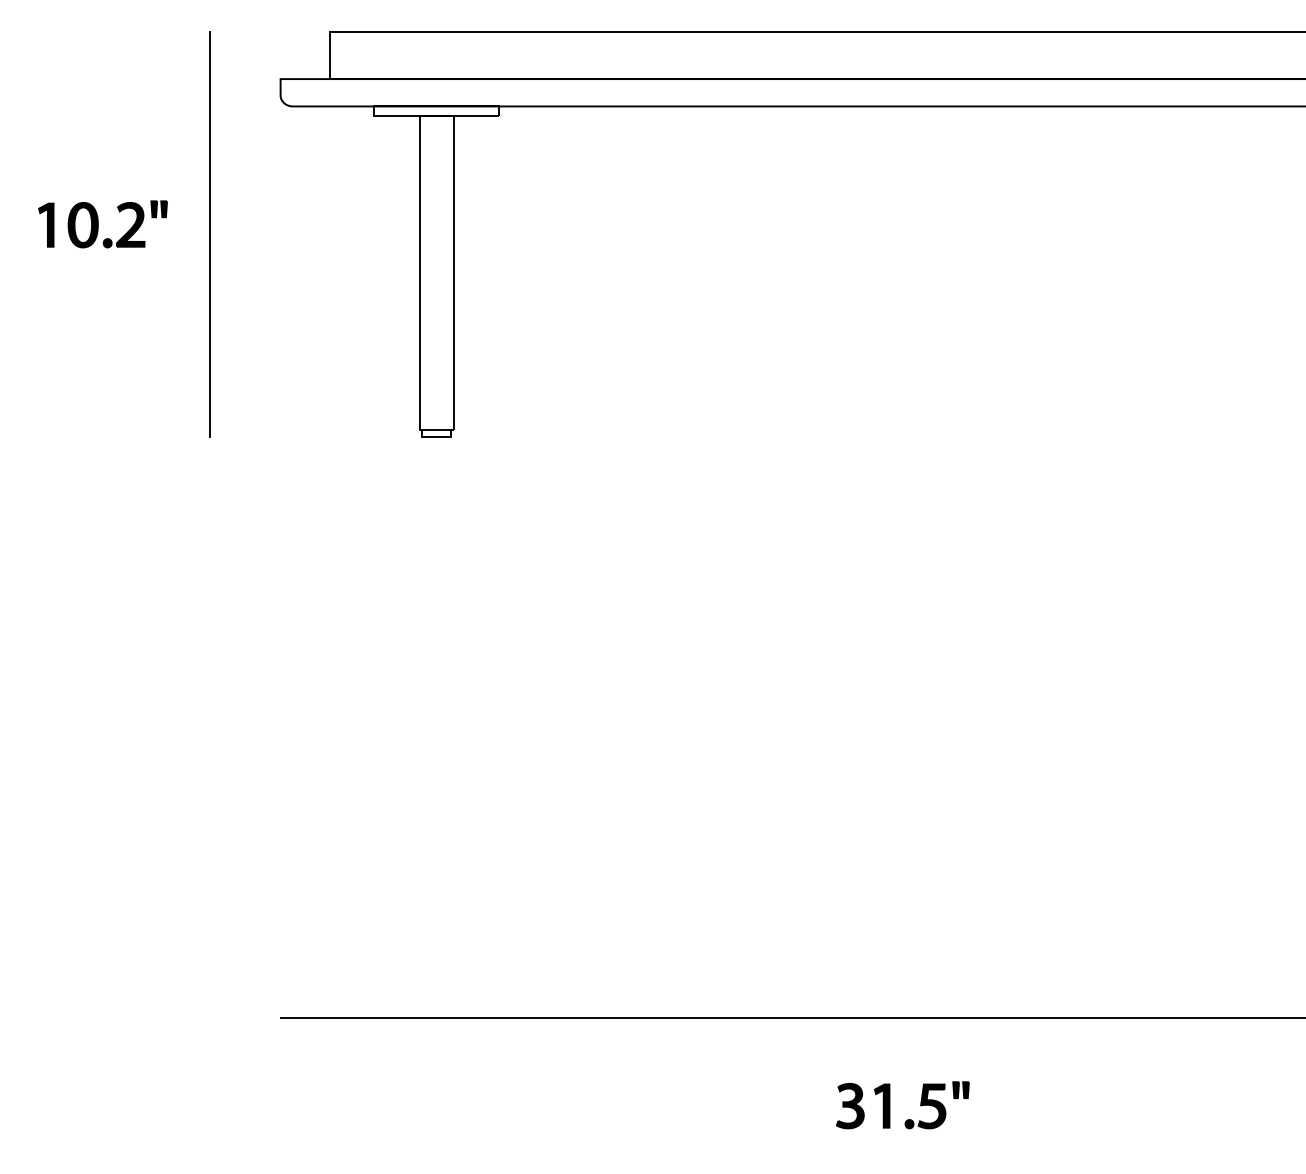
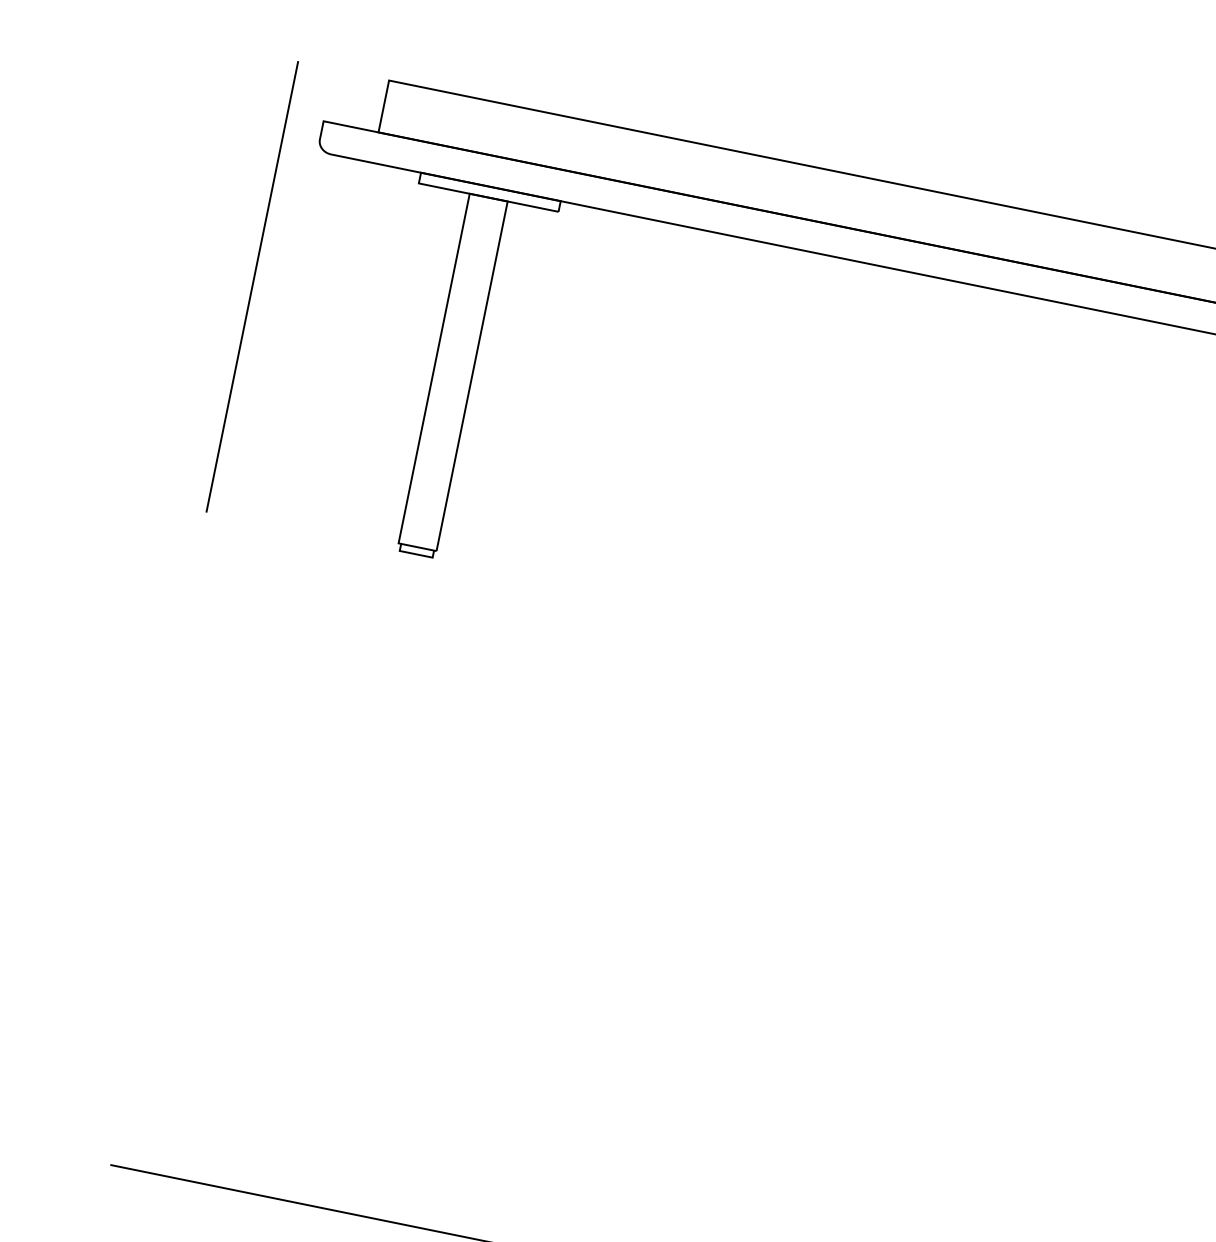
part: (102, 224) -> (92, 242), removed
line: (209, 234) -> (251, 286), moved

